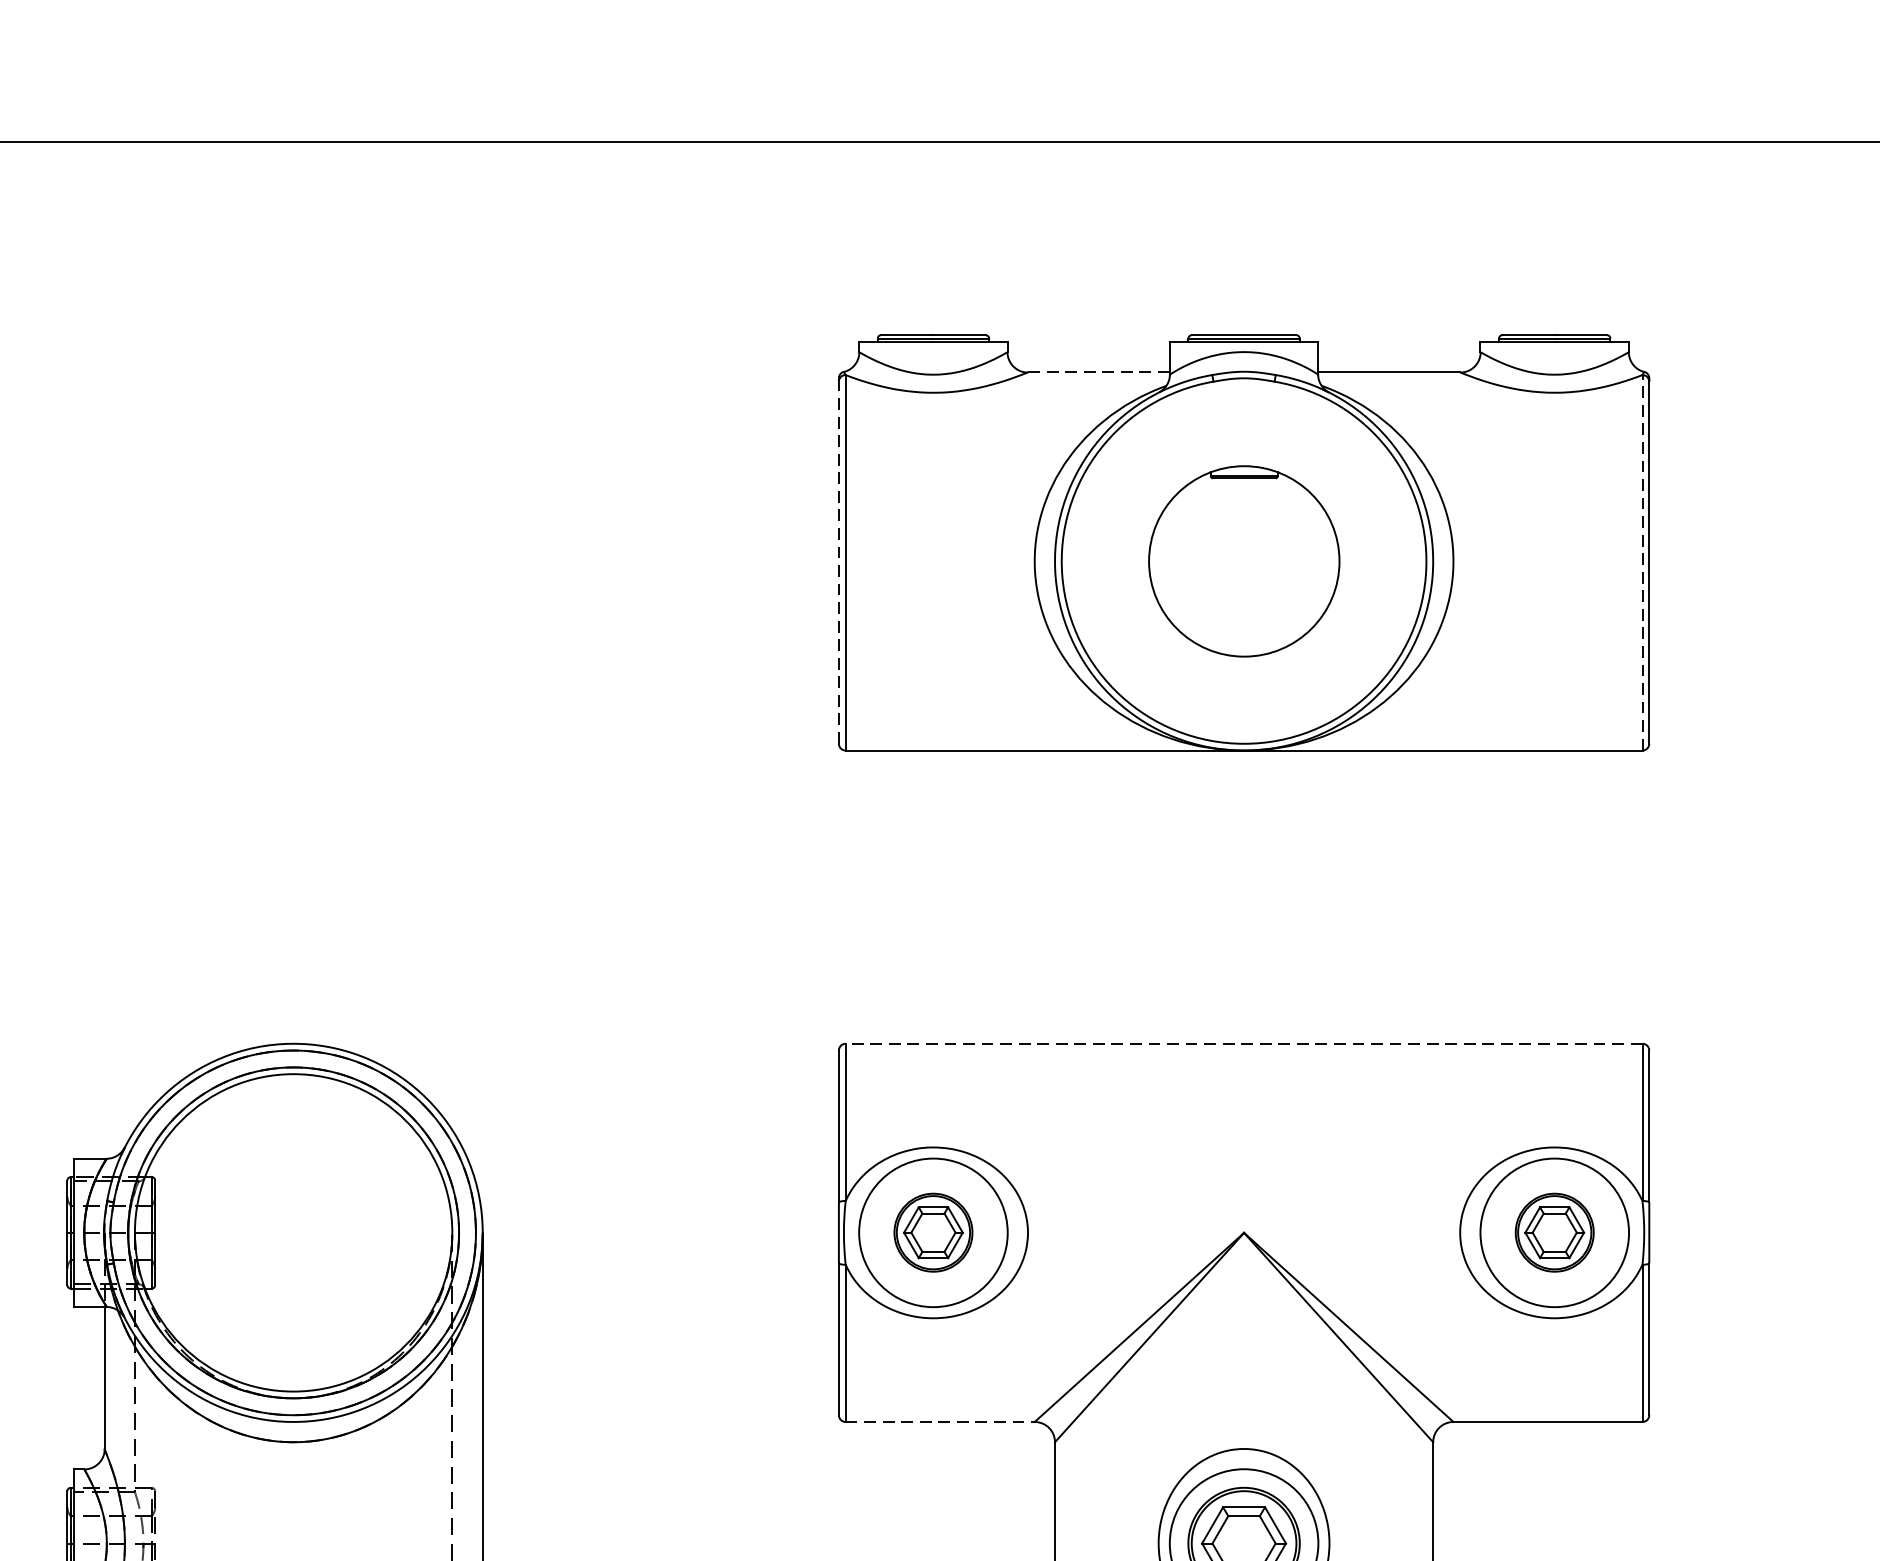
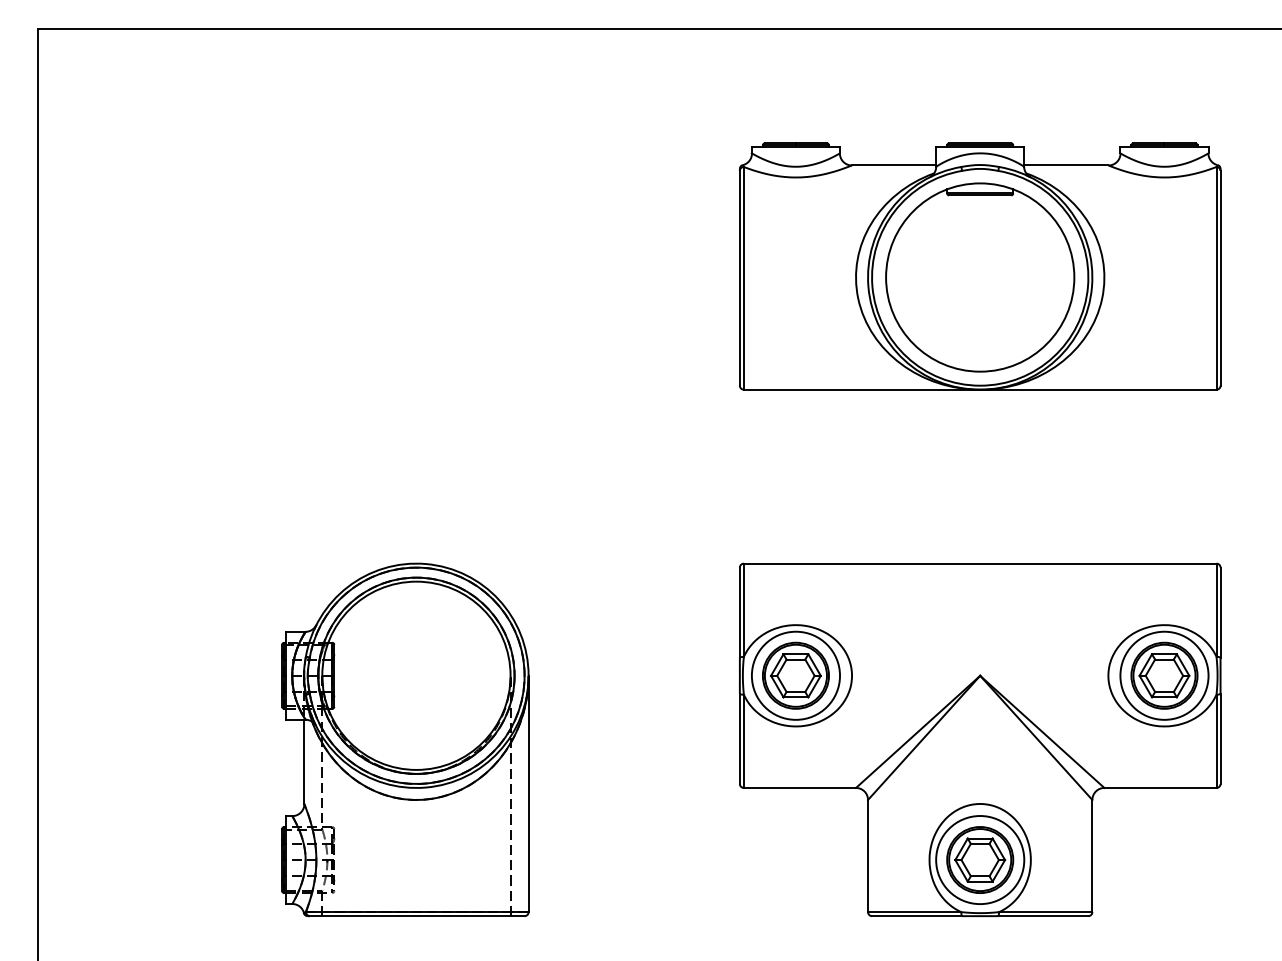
line: (1097, 372) -> (893, 165), dashed -> solid
line: (838, 561) -> (739, 277), dashed -> solid
part: (1244, 561) -> (980, 277), size x1.67
line: (1642, 561) -> (1216, 277), dashed -> solid
line: (1242, 1043) -> (979, 563), dashed -> solid
part: (932, 1232) -> (795, 675), size x1.43
part: (1554, 1232) -> (1164, 675), size x1.43
line: (941, 1421) -> (800, 787), dashed -> solid

